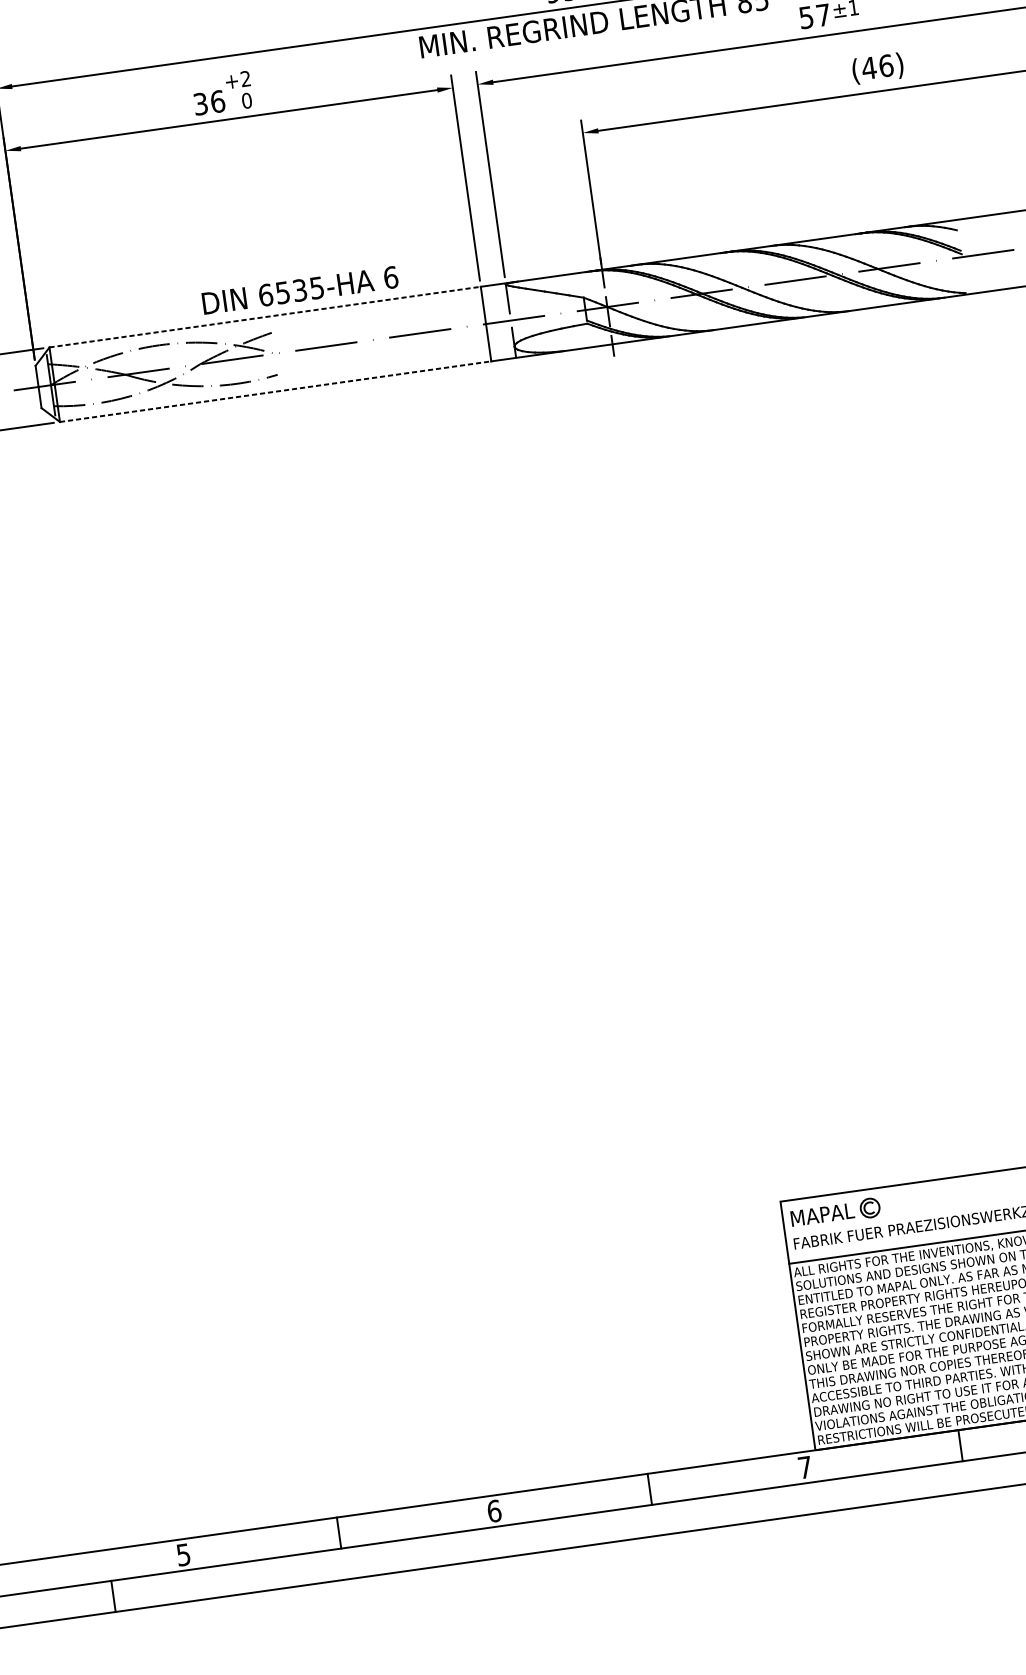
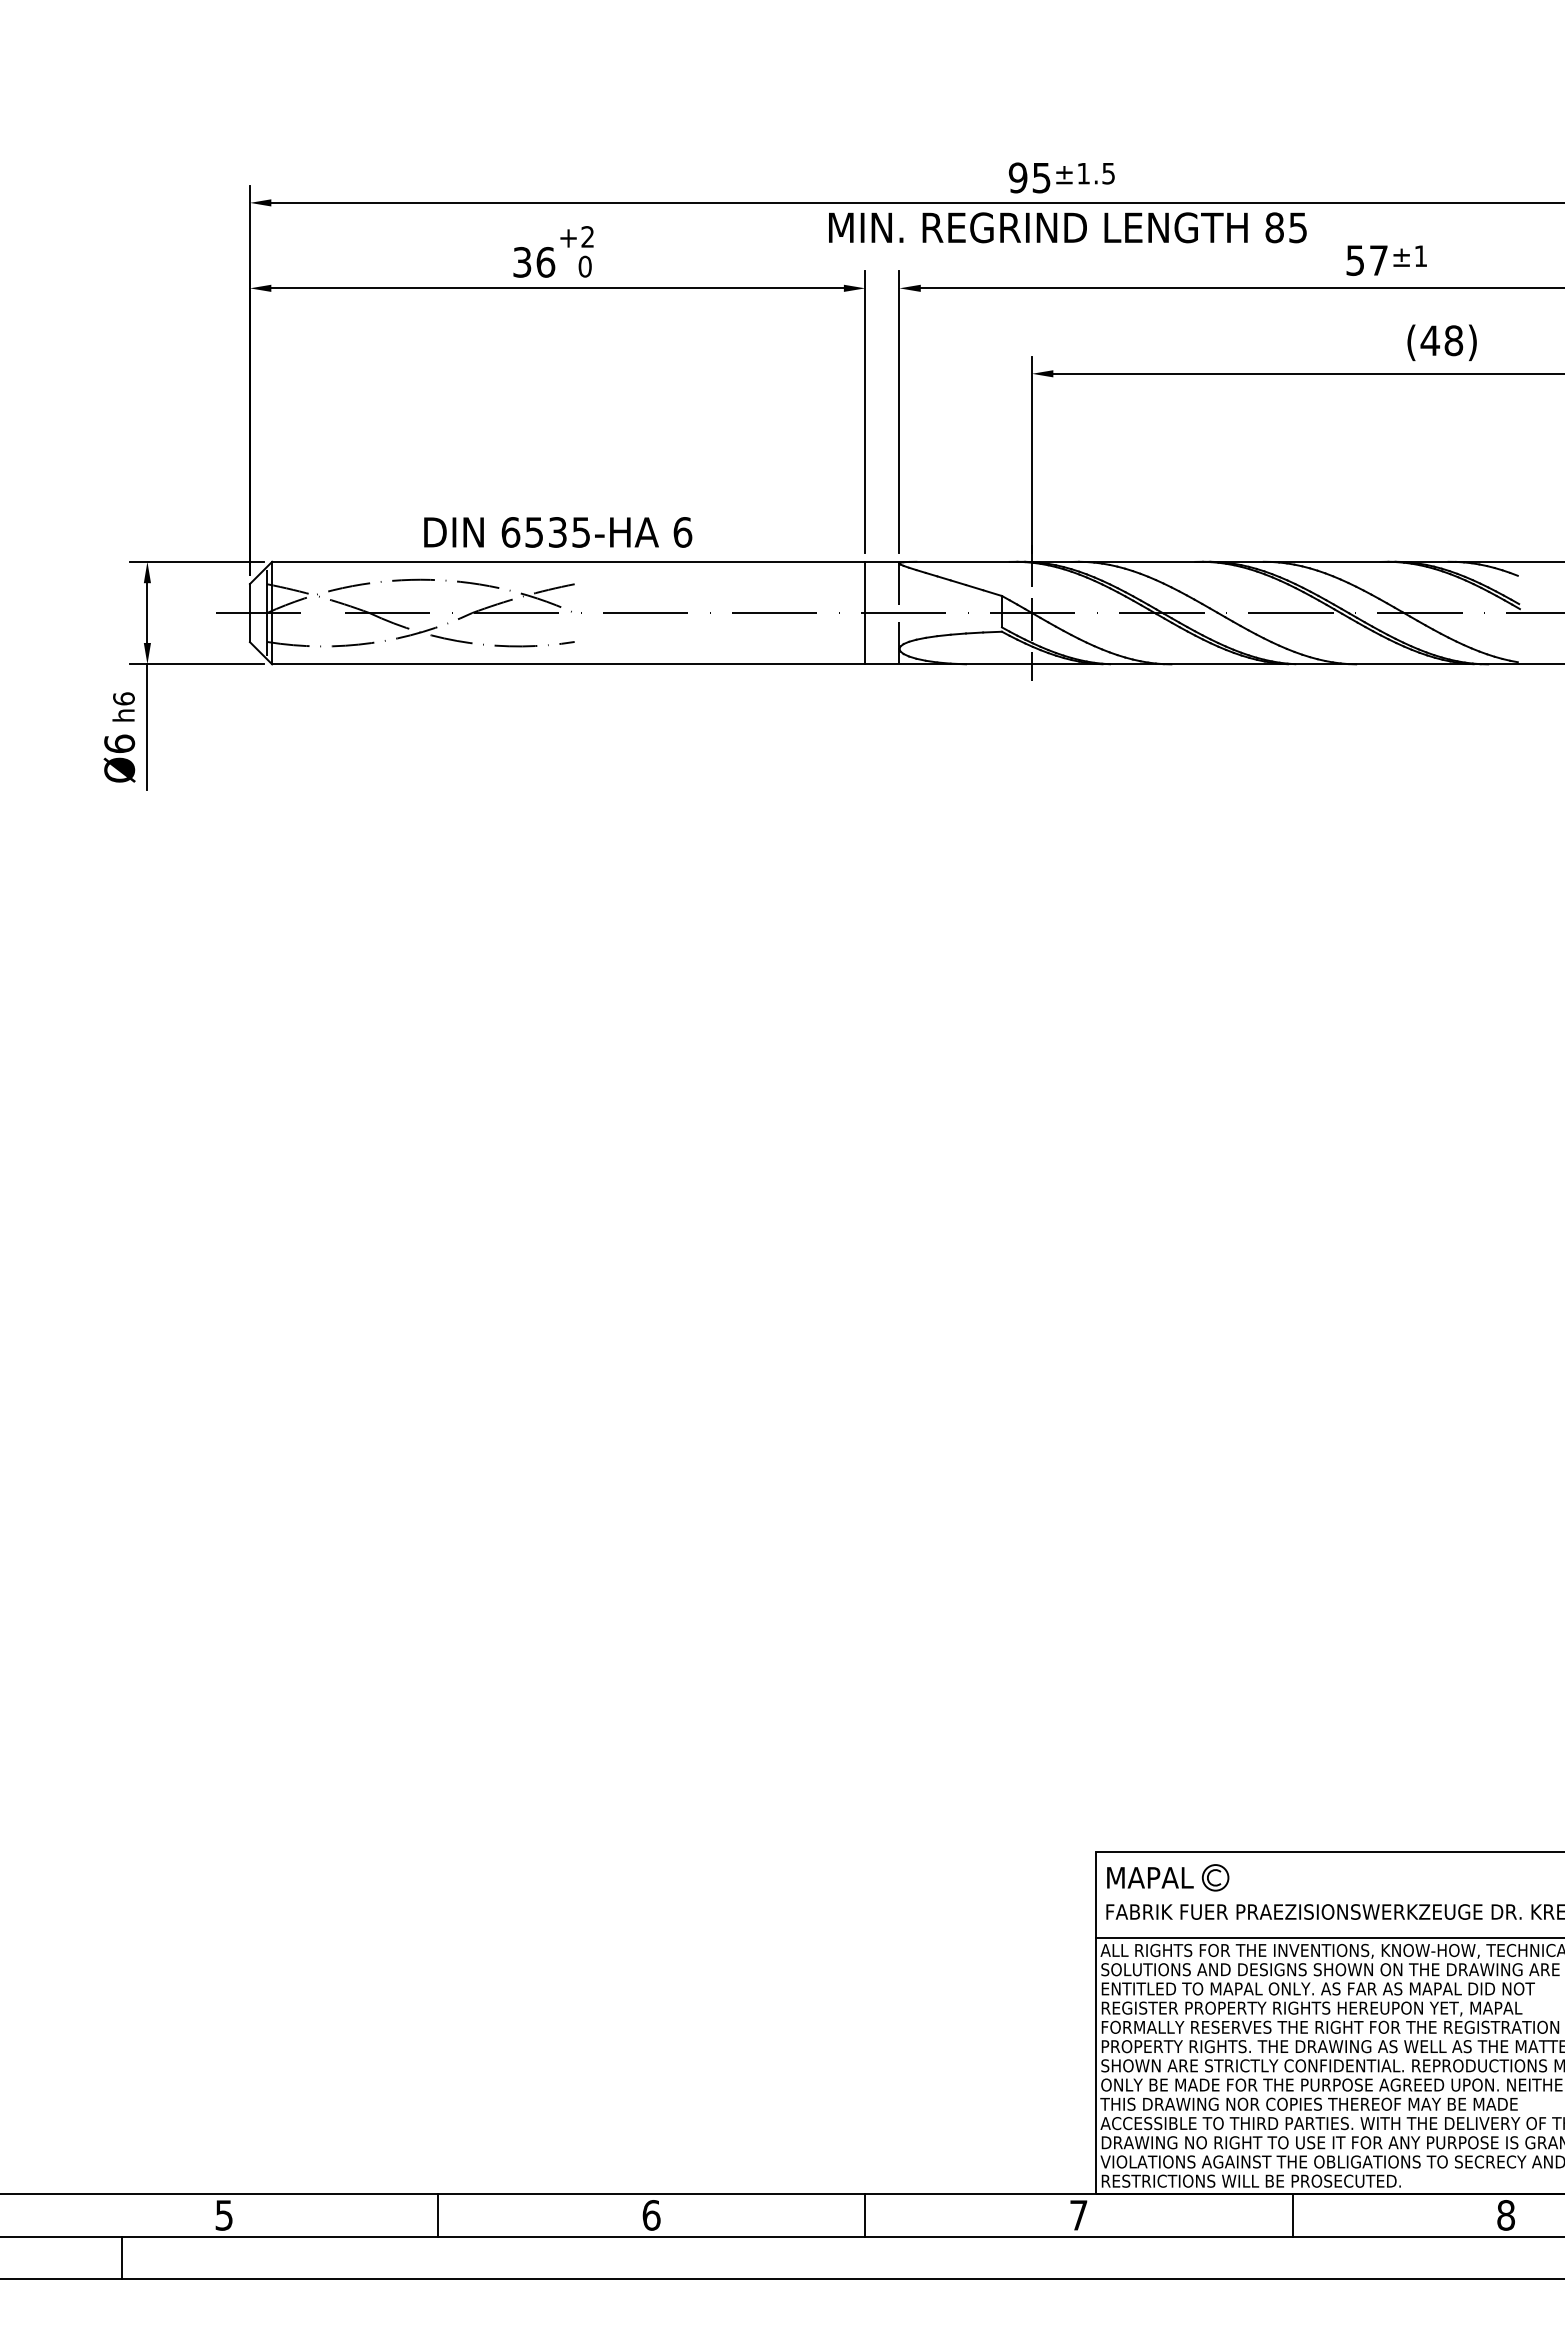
text: (886, 65) -> (1453, 340), (46) -> (48)
text: (300, 290) -> (558, 532), moved
line: (264, 316) -> (568, 561), dashed -> solid
line: (275, 391) -> (568, 664), dashed -> solid

